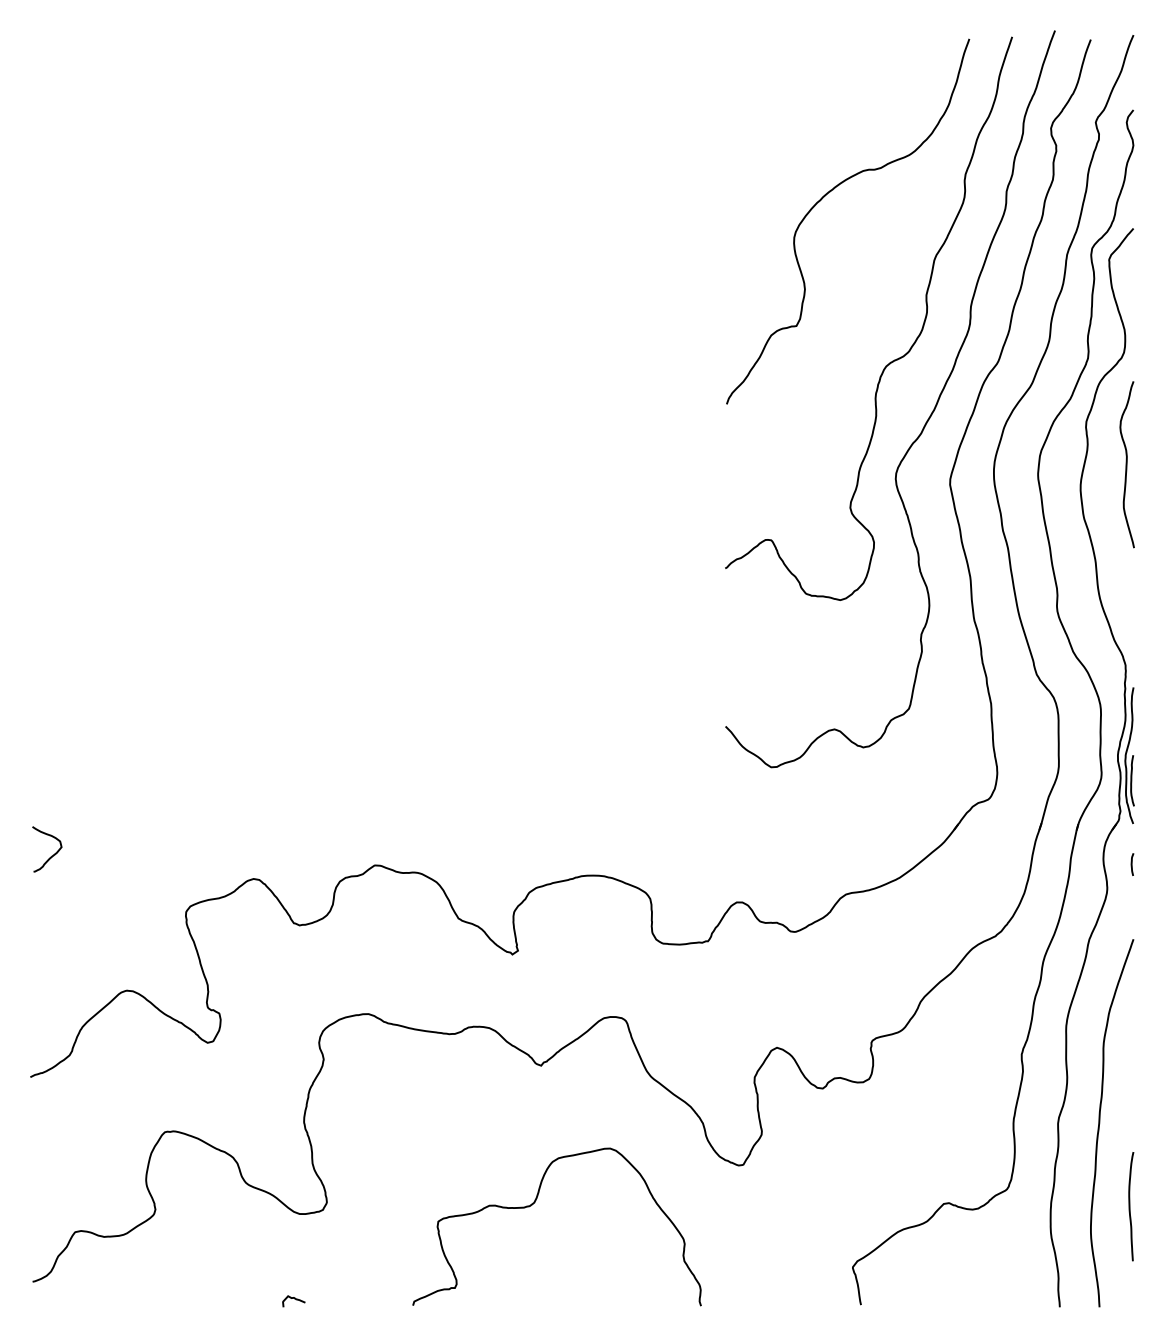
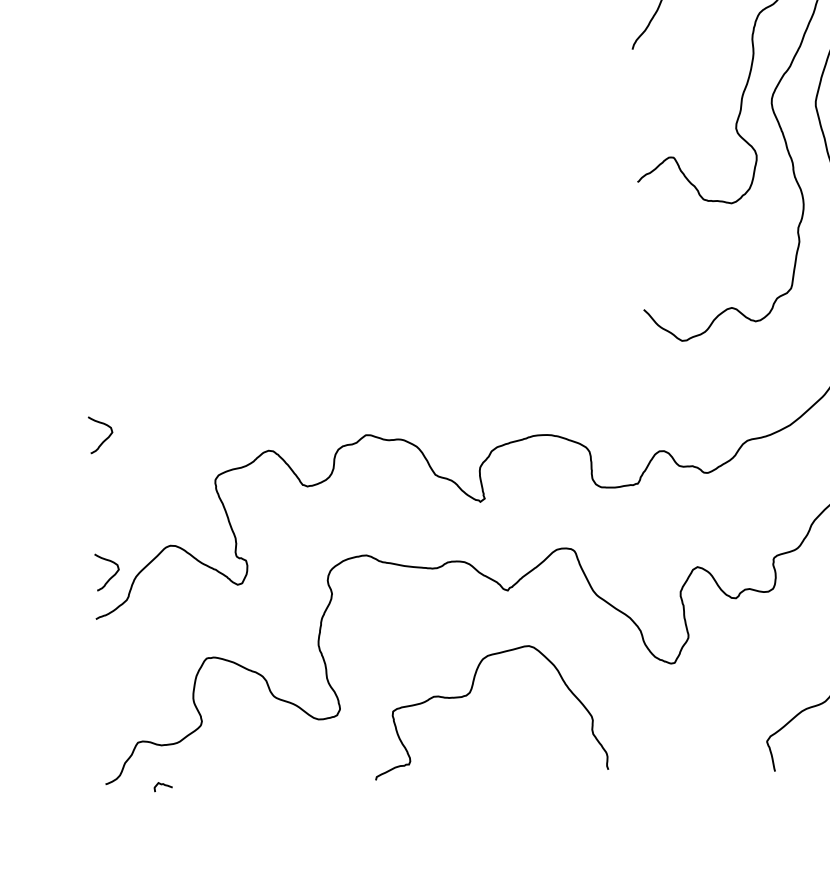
curve: (51, 1025) -> (111, 576), added
curve: (534, 1203) -> (470, 693), moved
curve: (294, 1299) -> (163, 785), moved

